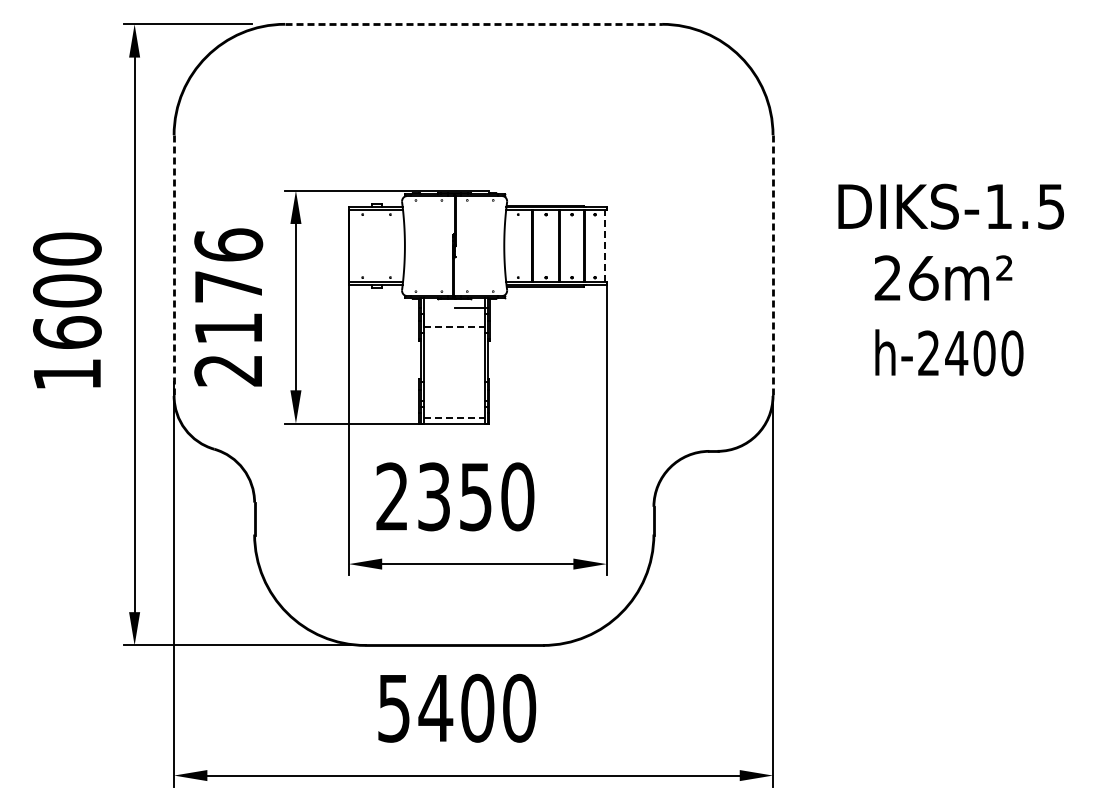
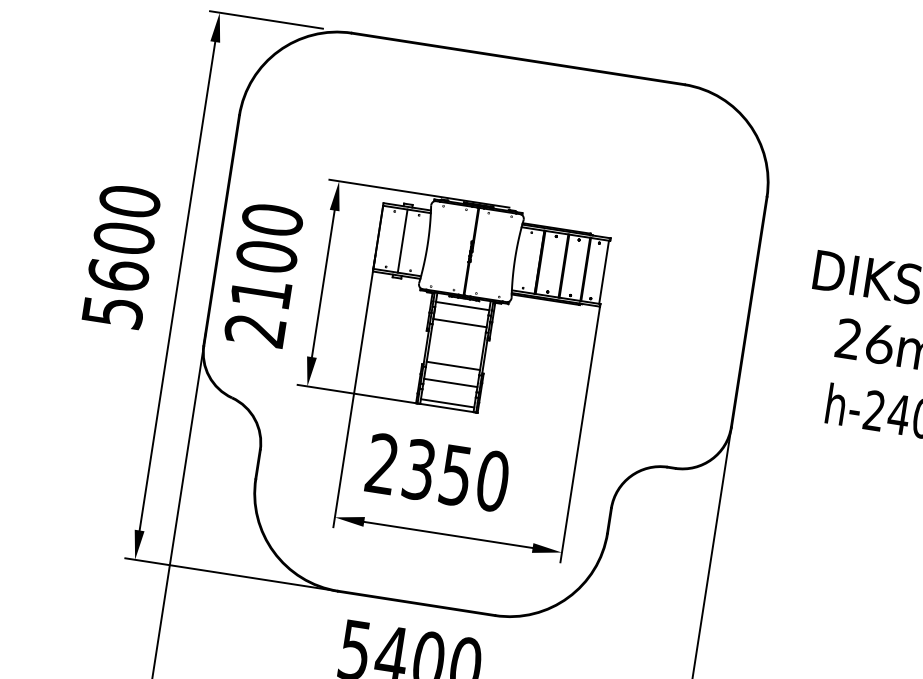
line: (473, 24) -> (518, 59), dashed -> solid
line: (376, 245) -> (402, 240), added
line: (605, 246) -> (604, 272), dashed -> solid
text: (228, 265) -> (269, 237), 2176 -> 2100
line: (174, 266) -> (221, 231), dashed -> solid
line: (773, 266) -> (749, 313), dashed -> solid
line: (438, 307) -> (448, 303), added
line: (454, 327) -> (460, 323), dashed -> solid
text: (67, 374) -> (112, 312), 1600 -> 5600
line: (453, 375) -> (452, 365), added
line: (453, 395) -> (450, 383), added
line: (454, 418) -> (447, 403), dashed -> solid

